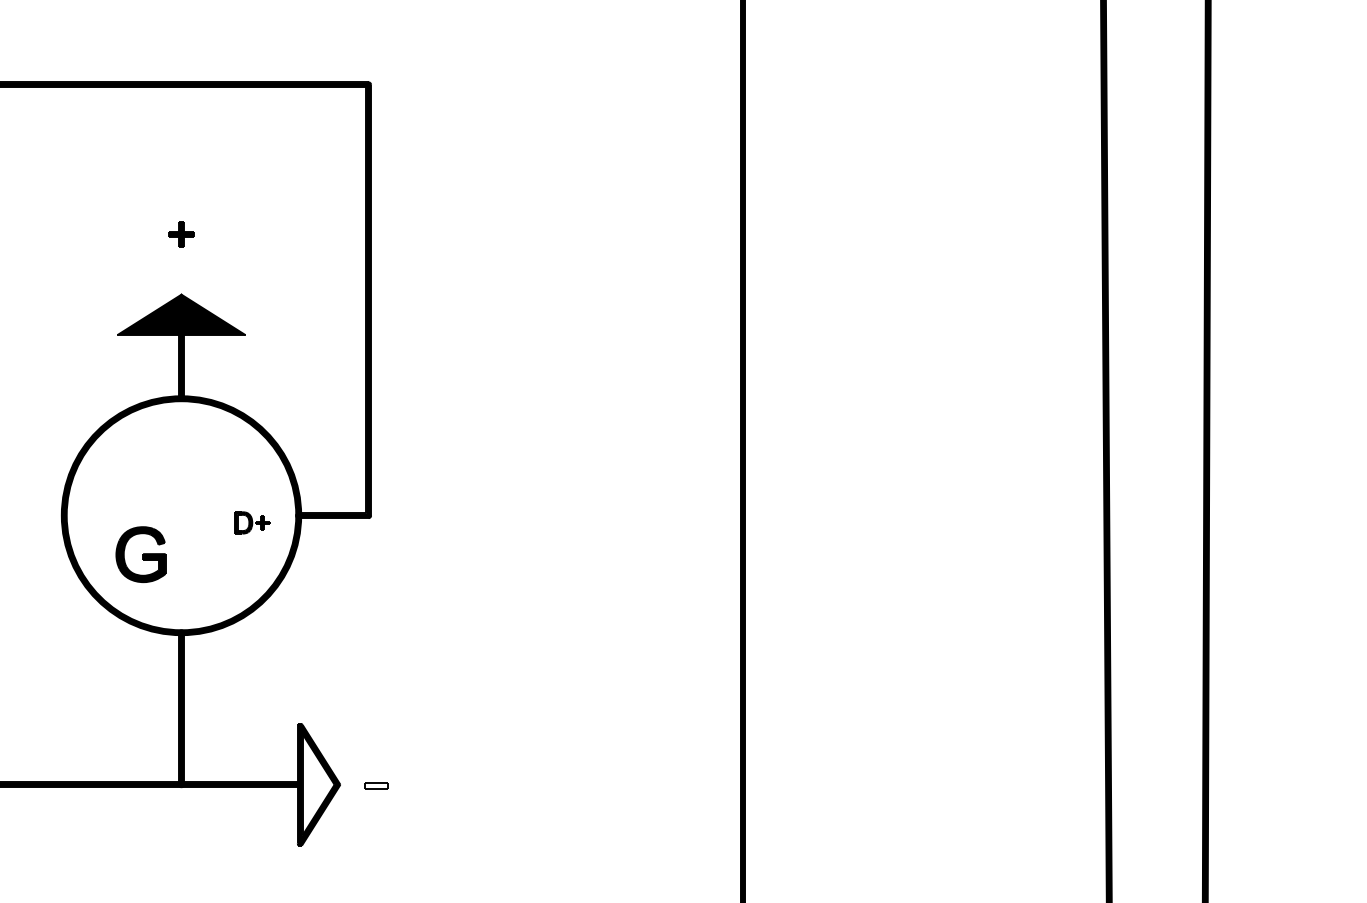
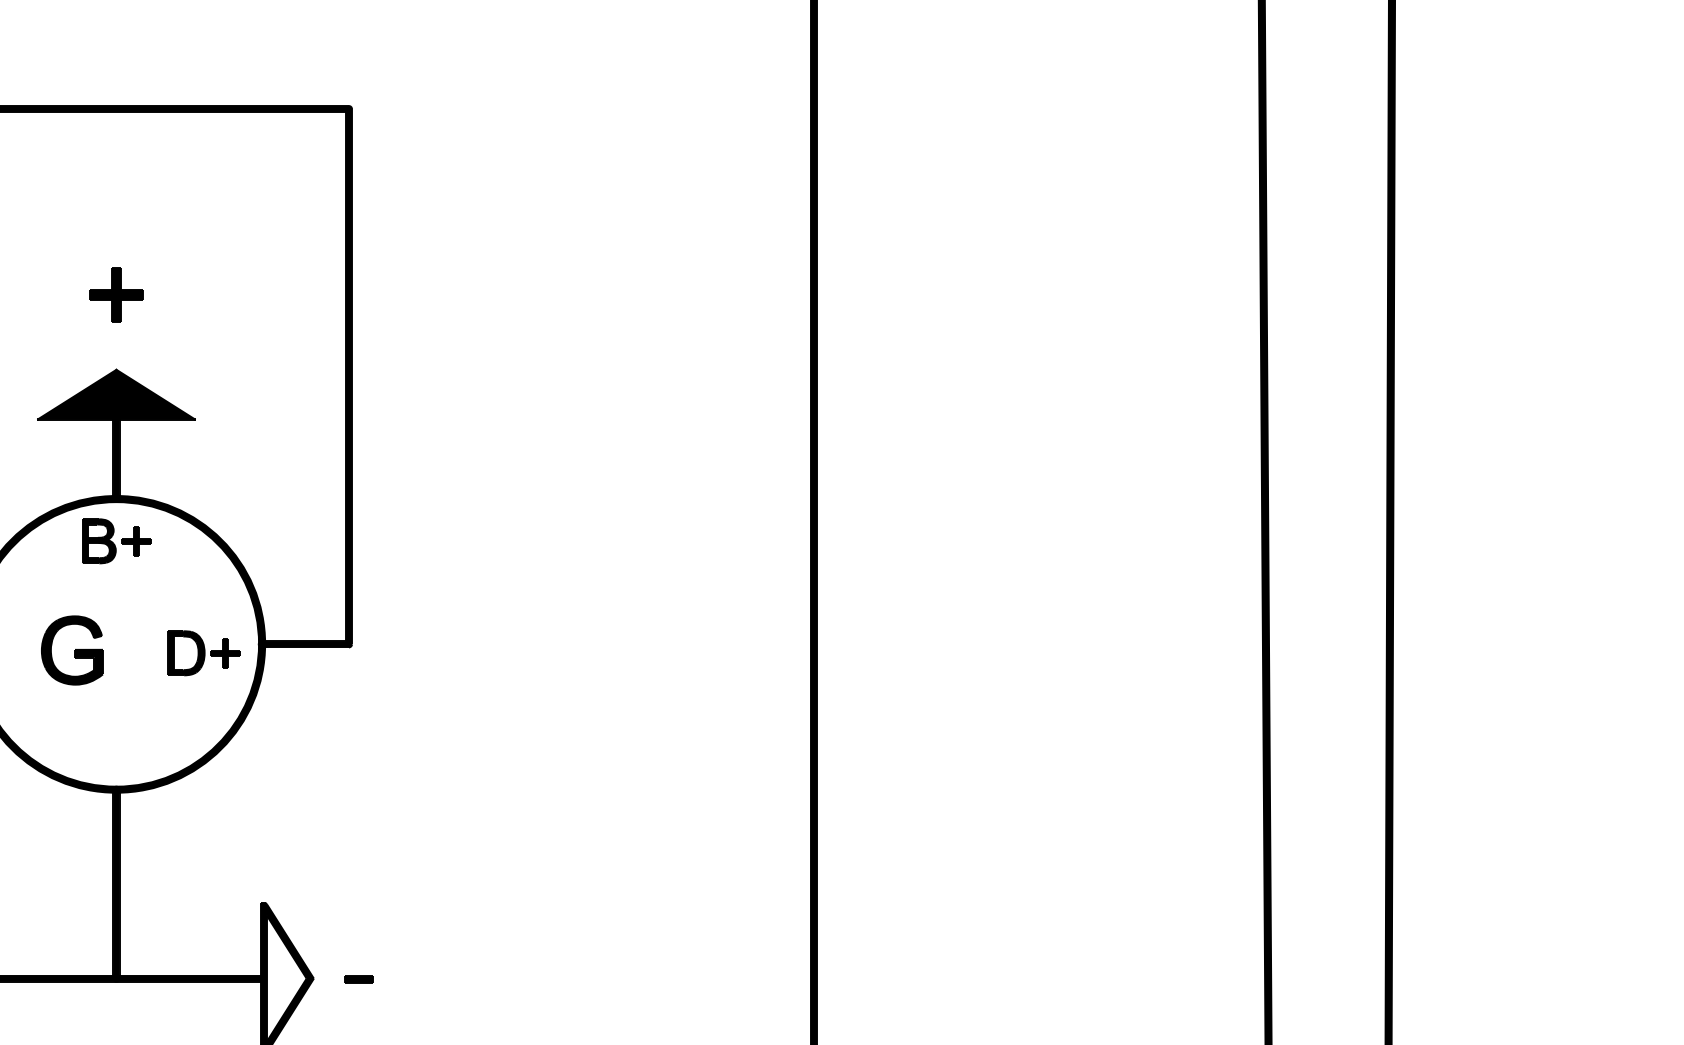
part: (181, 234) -> (116, 295), size x1.67
part: (181, 432) -> (116, 540), added
part: (251, 522) -> (203, 652), size x1.67
part: (140, 554) -> (71, 650), moved
fill: (376, 785) -> (358, 979), added

